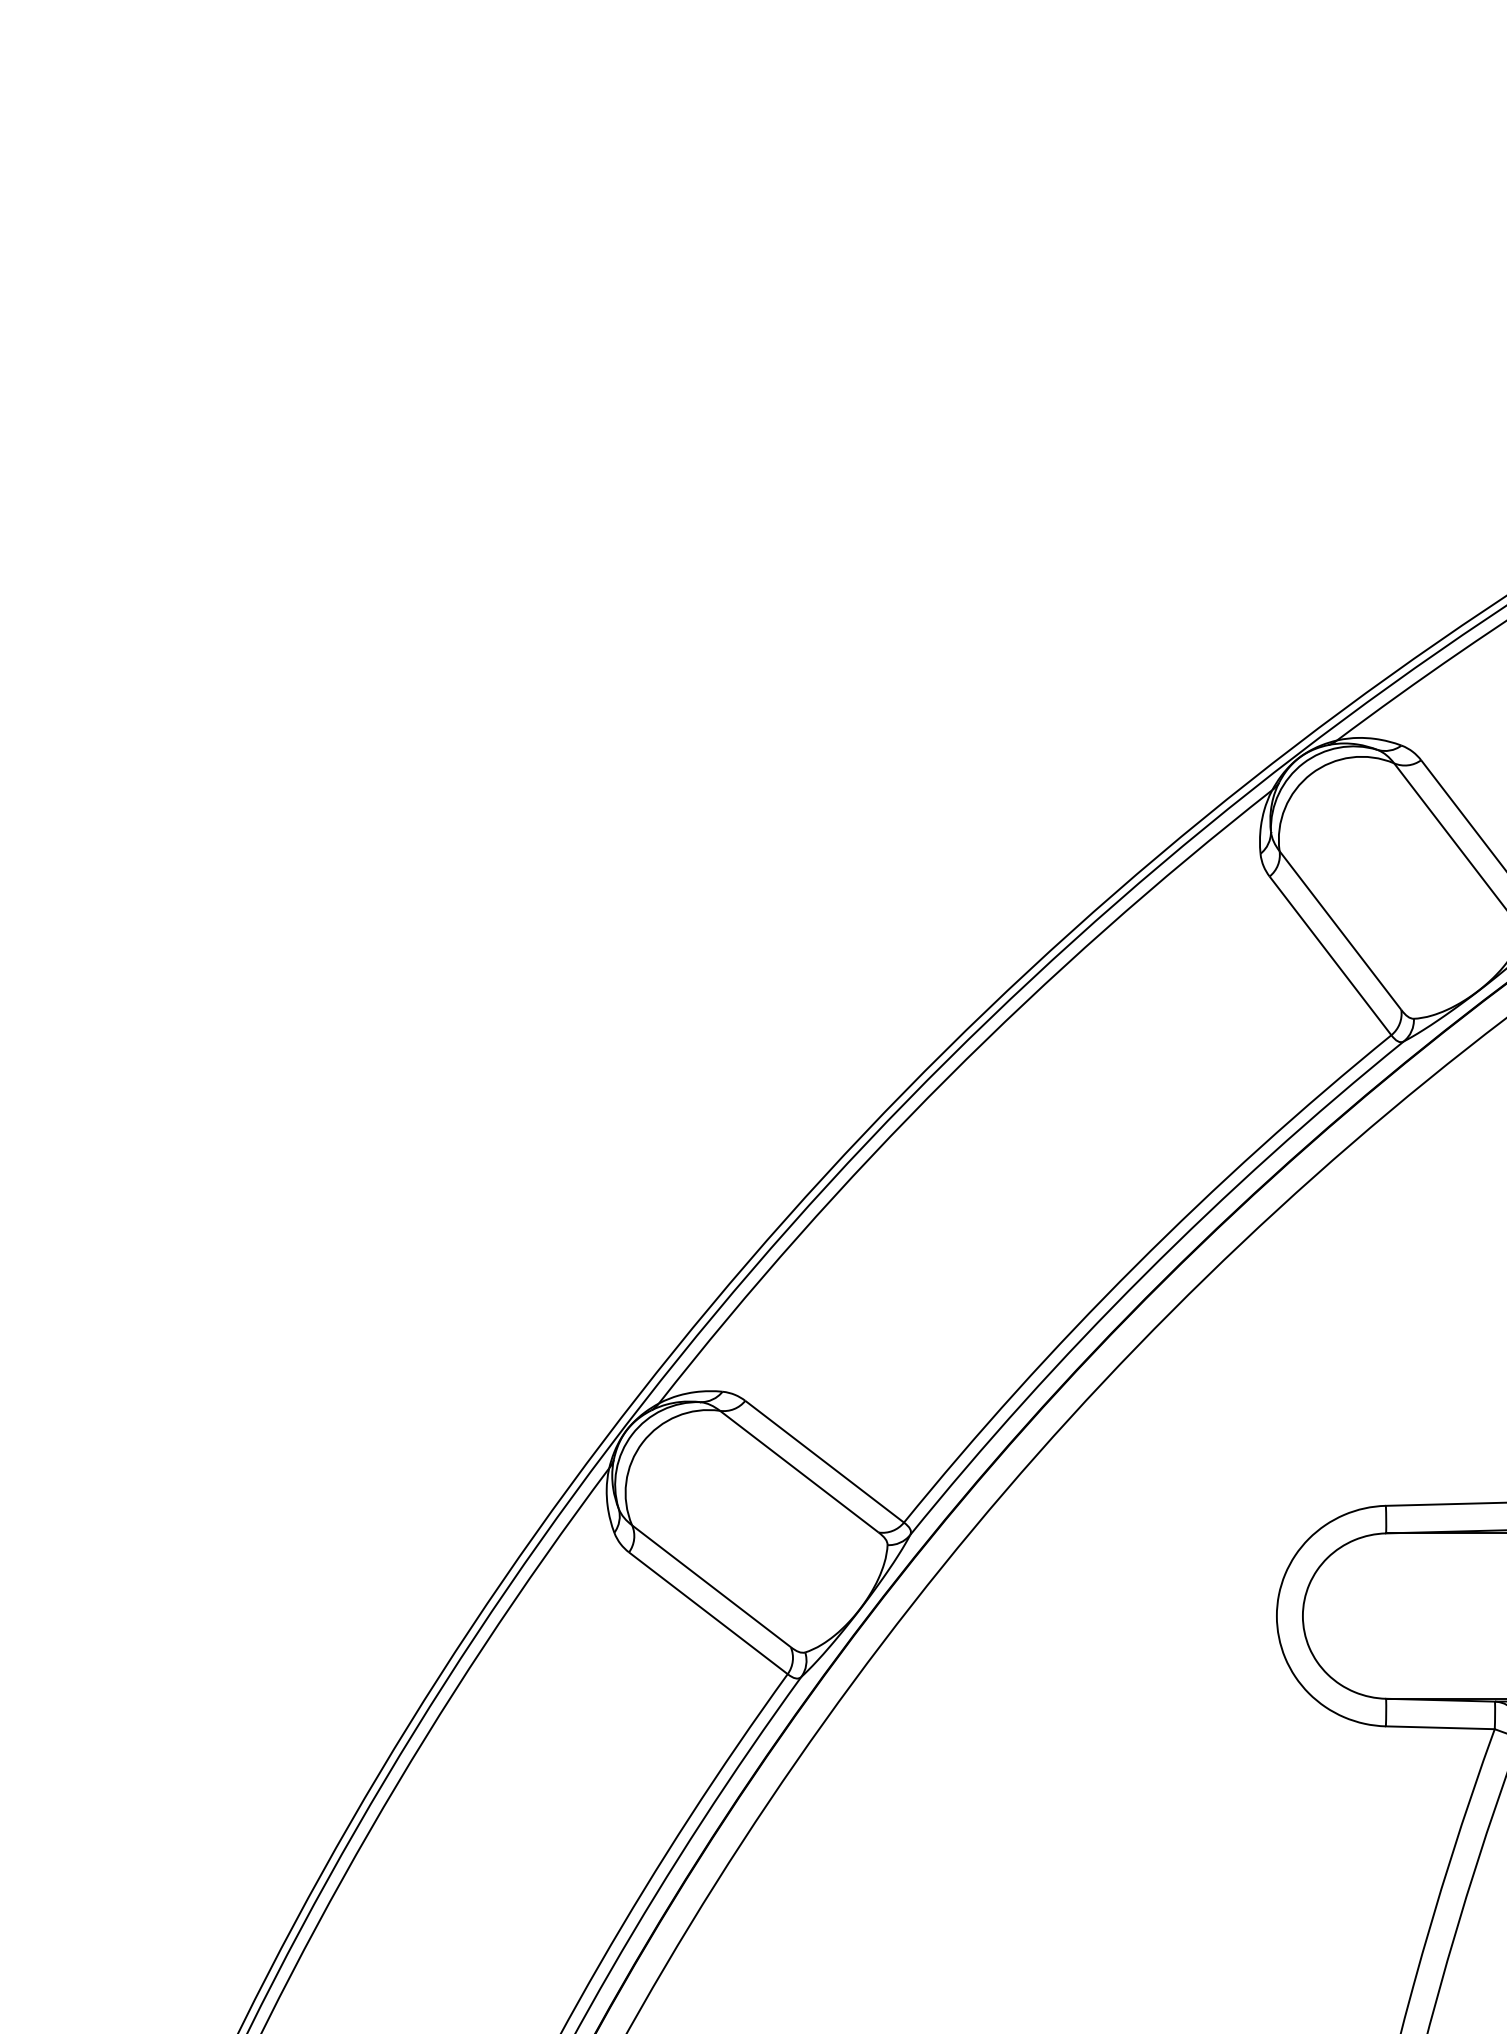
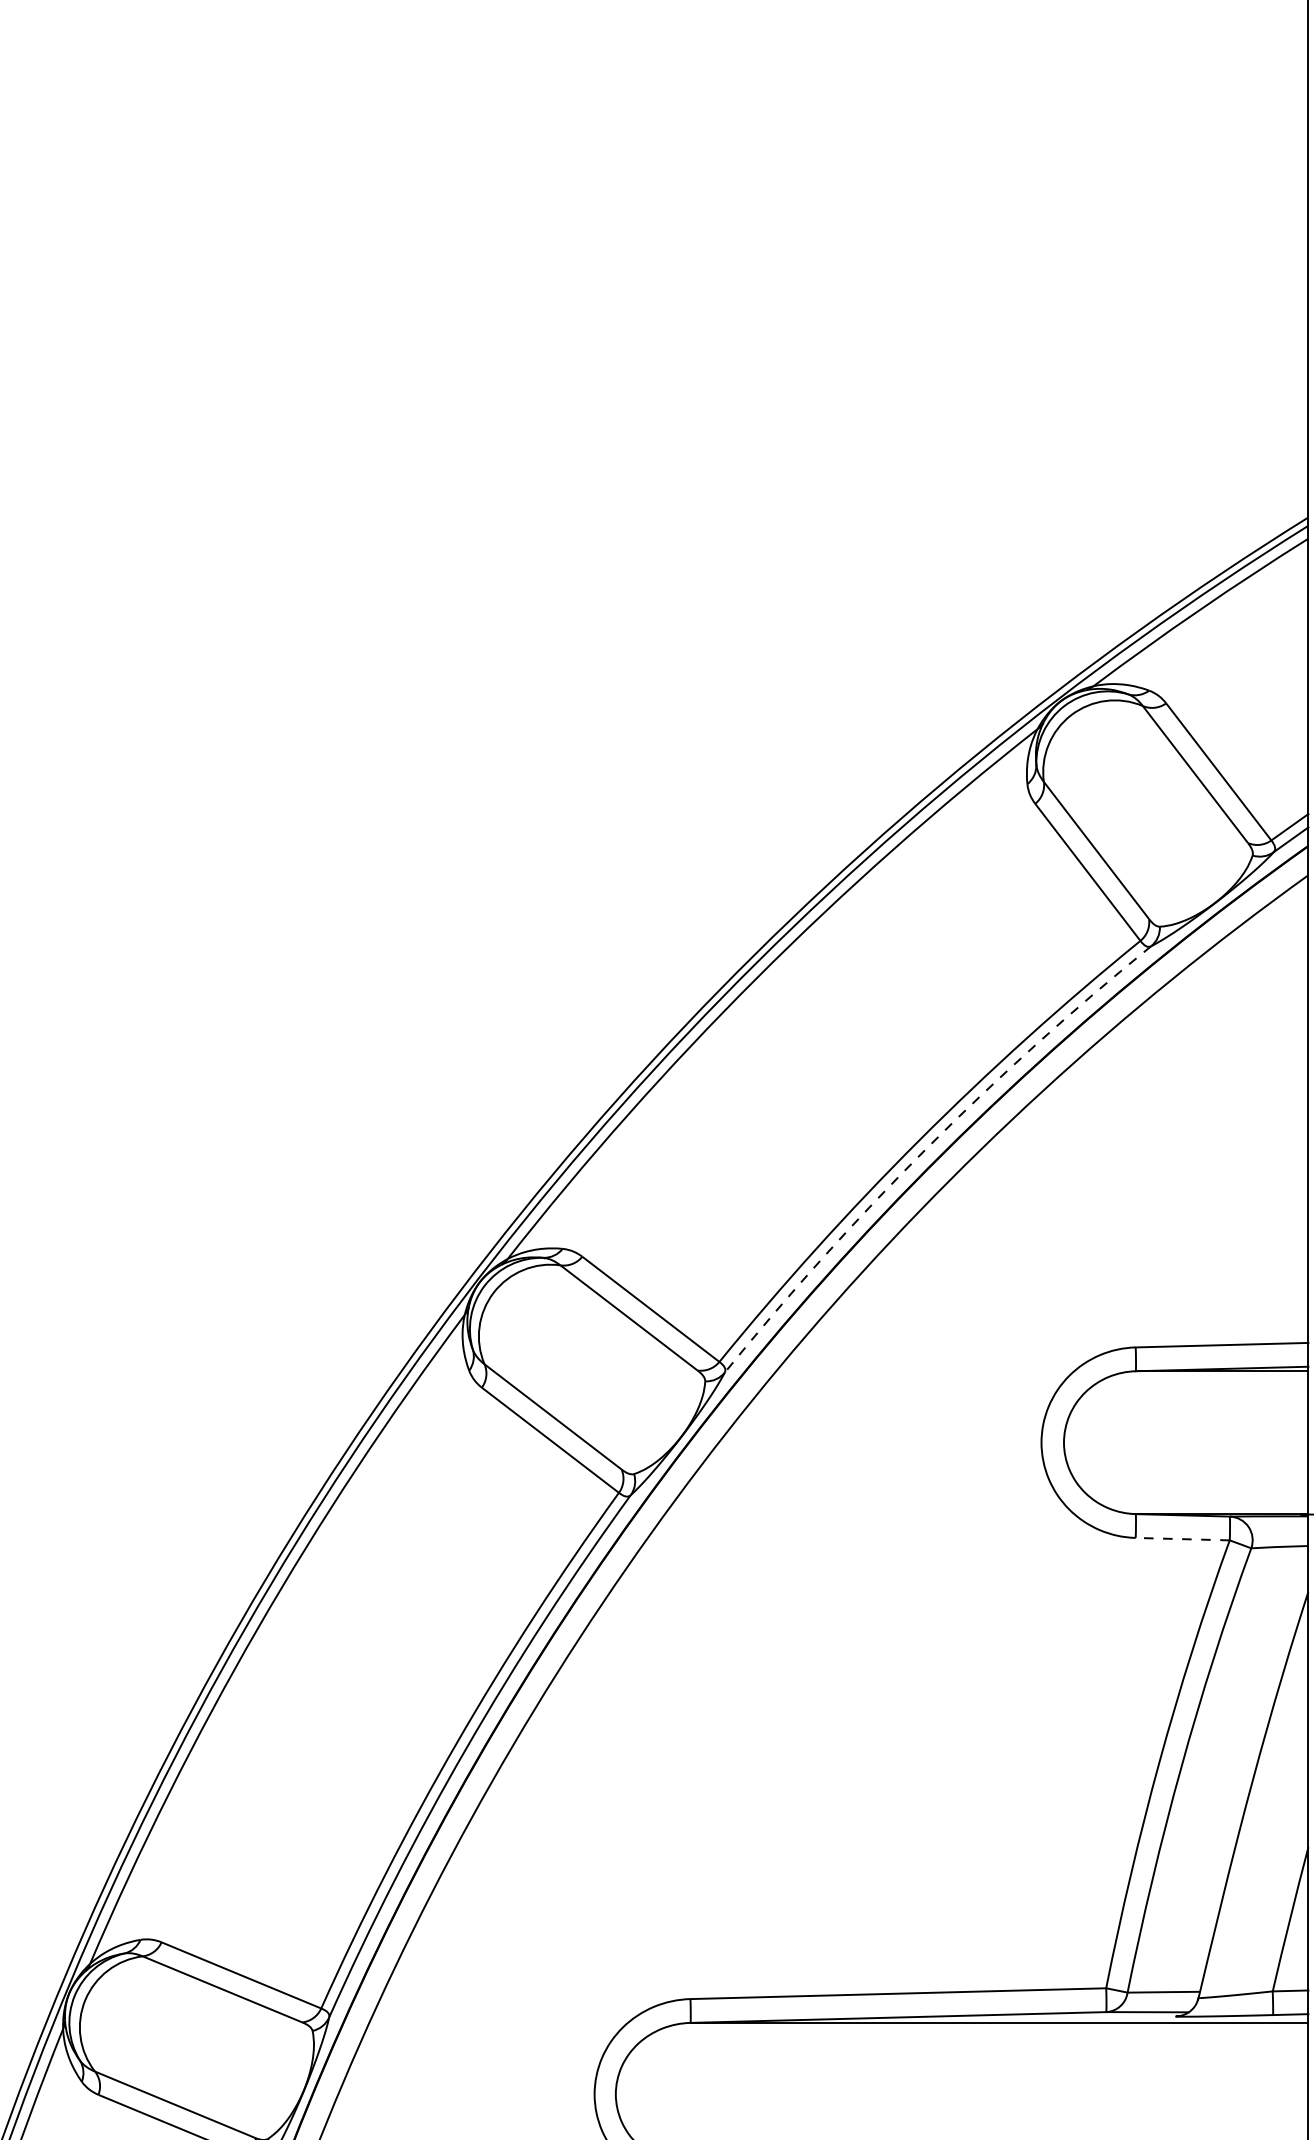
arc: (1143, 1275) -> (926, 1148), solid -> dashed
line: (1440, 1728) -> (1182, 1539), solid -> dashed

